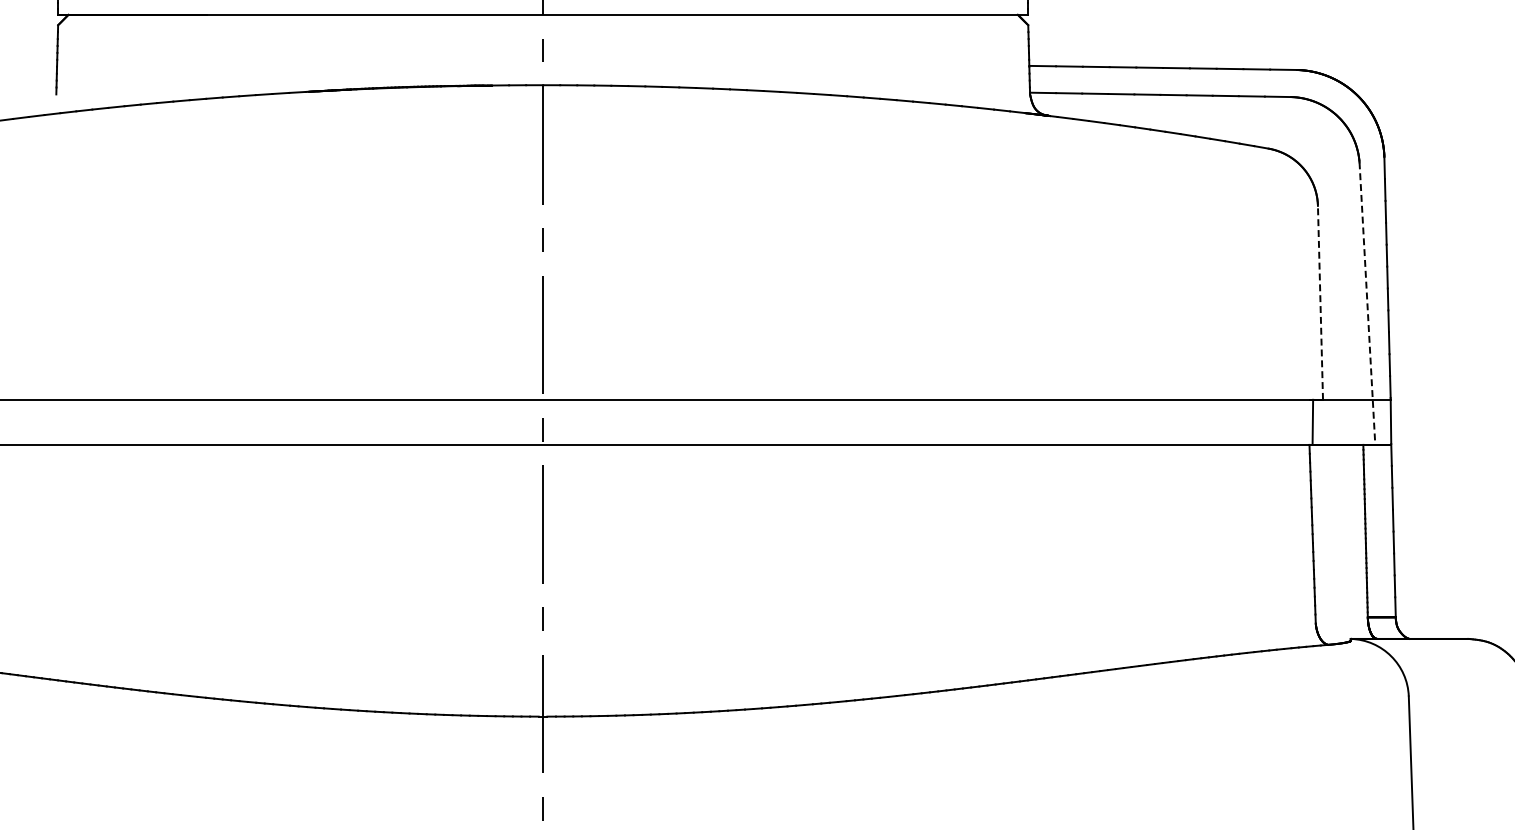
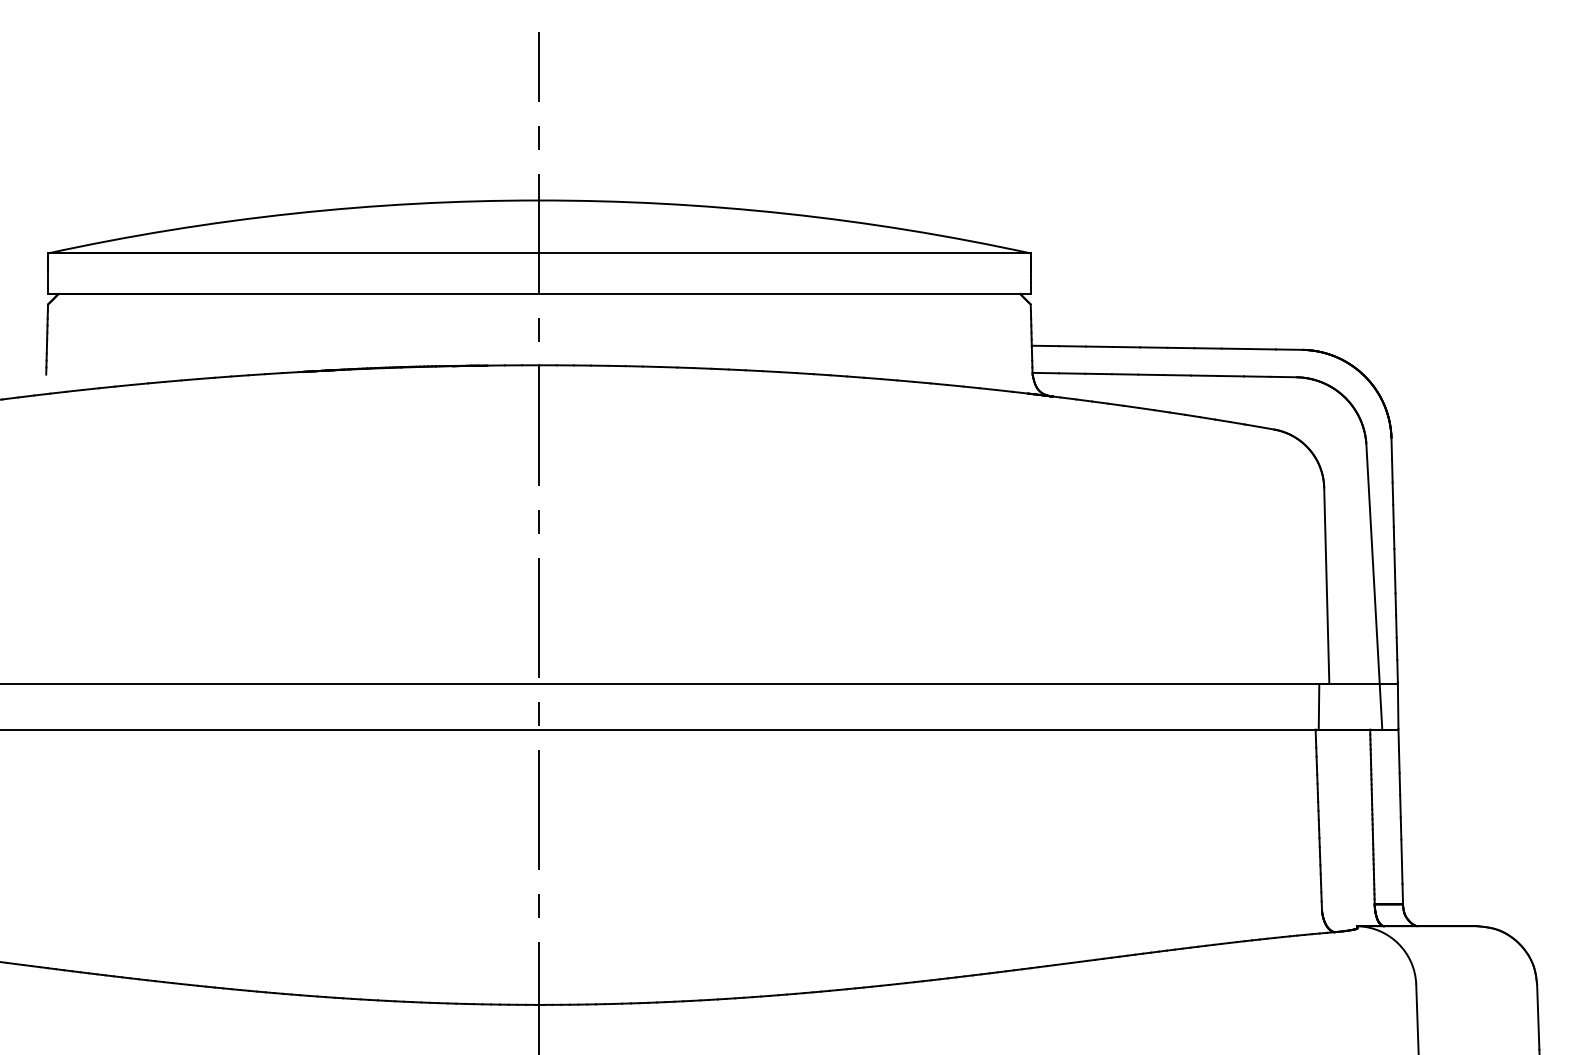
line: (1320, 302) -> (1326, 585), dashed -> solid
line: (1367, 304) -> (1374, 587), dashed -> solid

